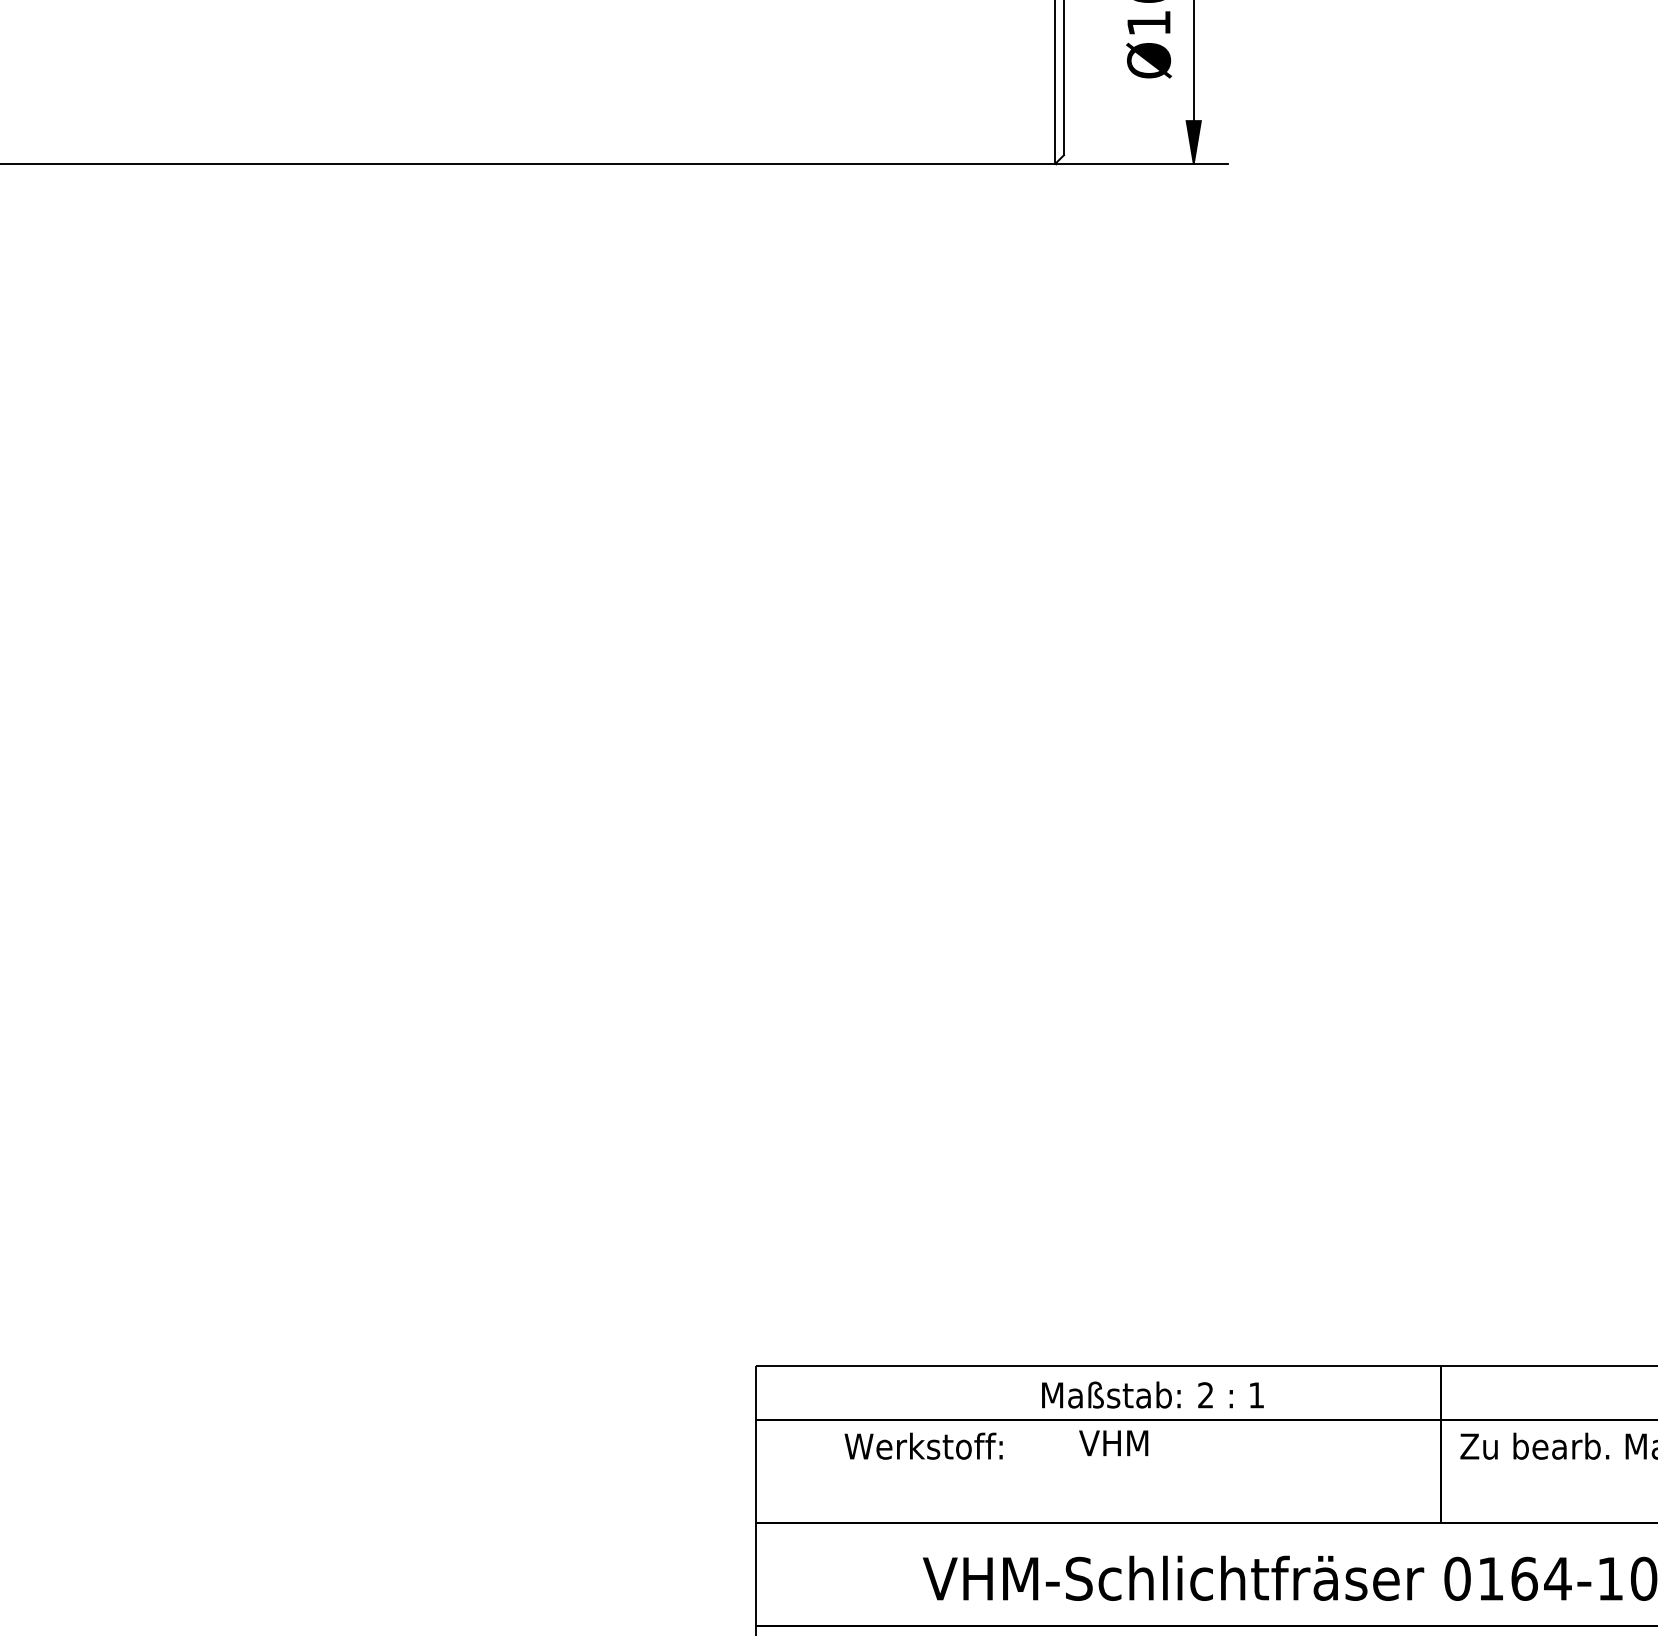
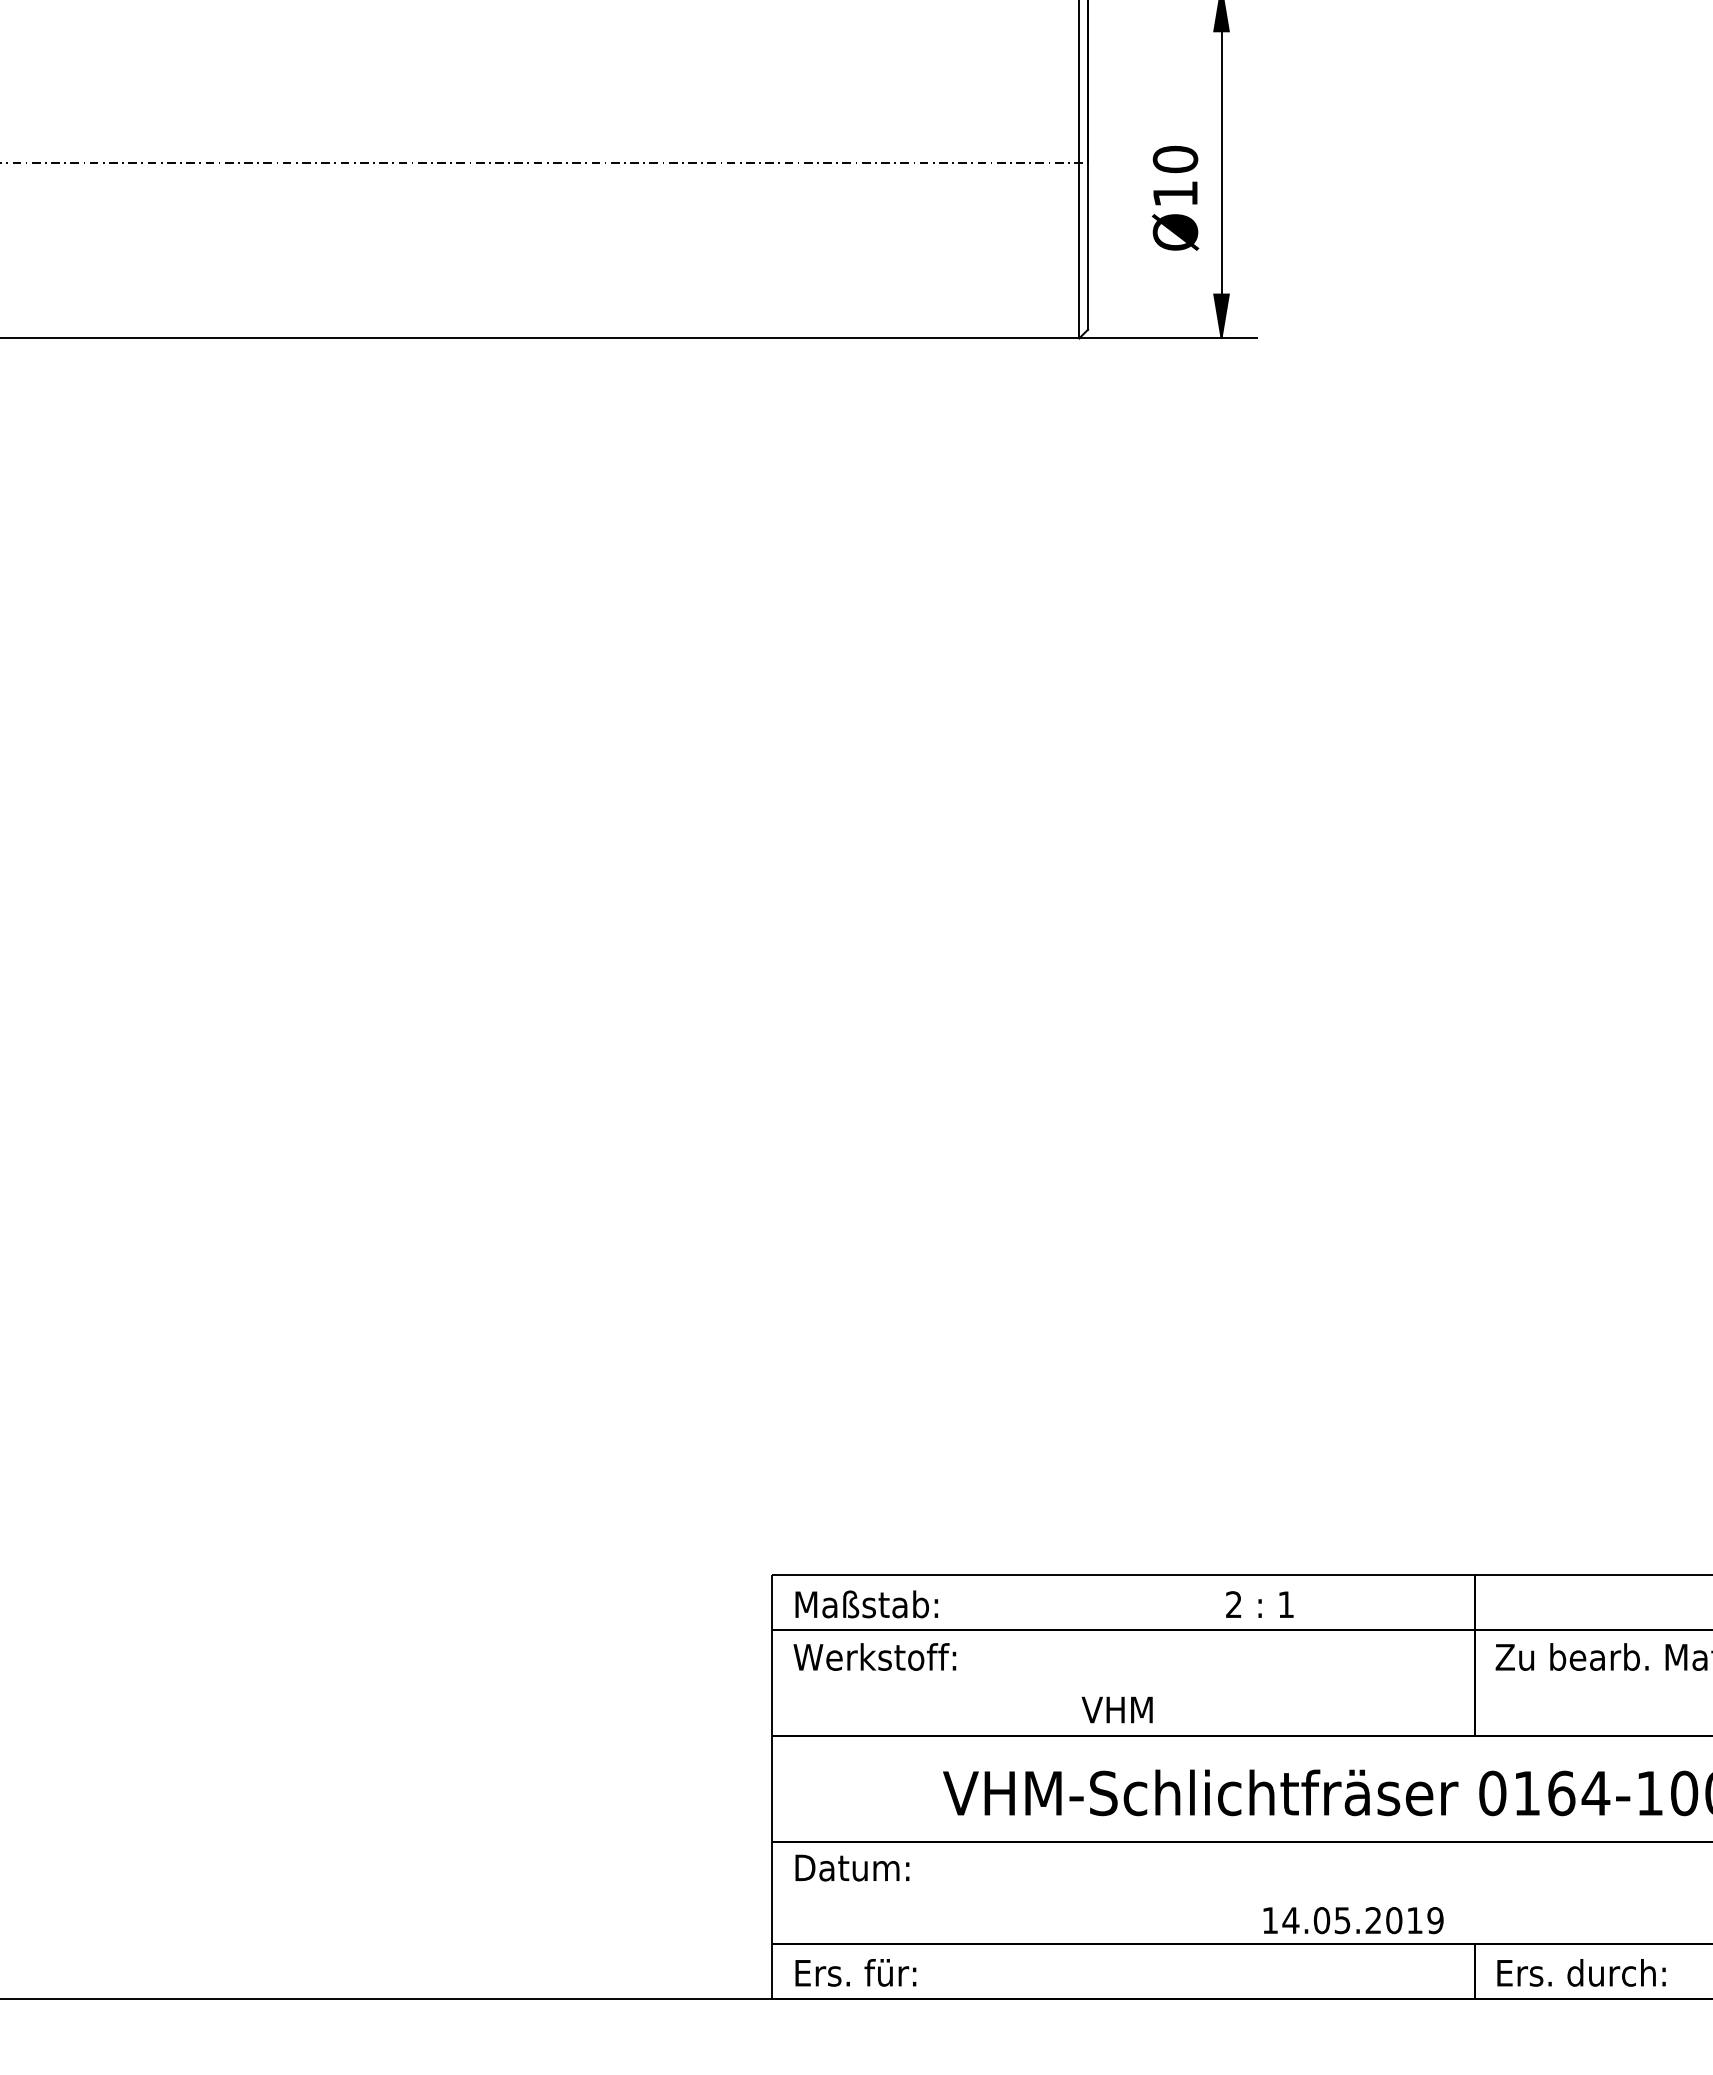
text: (1111, 1395) -> (866, 1604), moved
text: (1112, 1442) -> (1116, 1709), moved
text: (923, 1445) -> (874, 1656), moved

